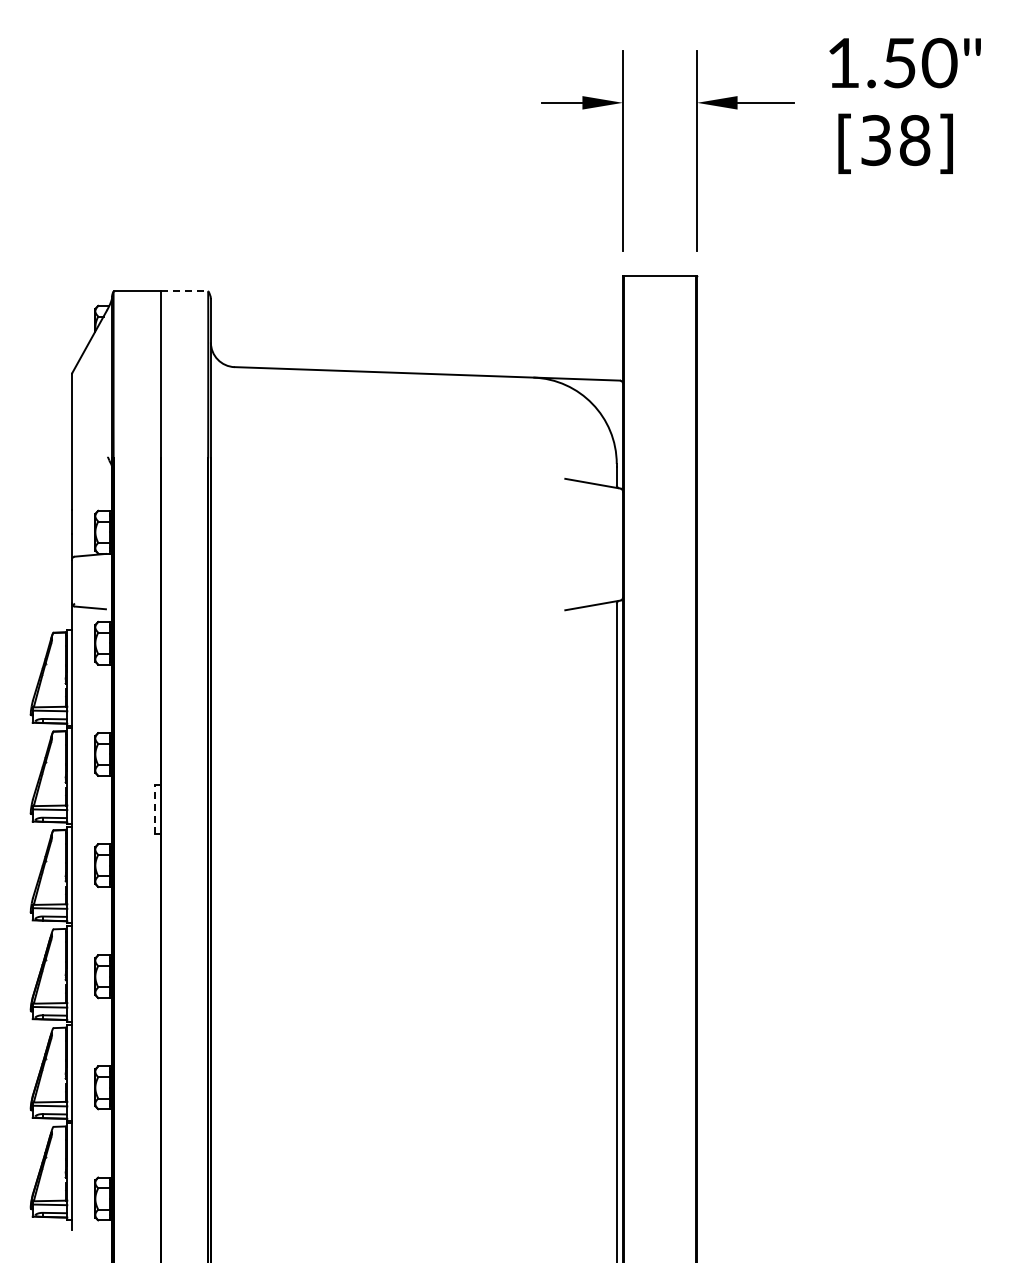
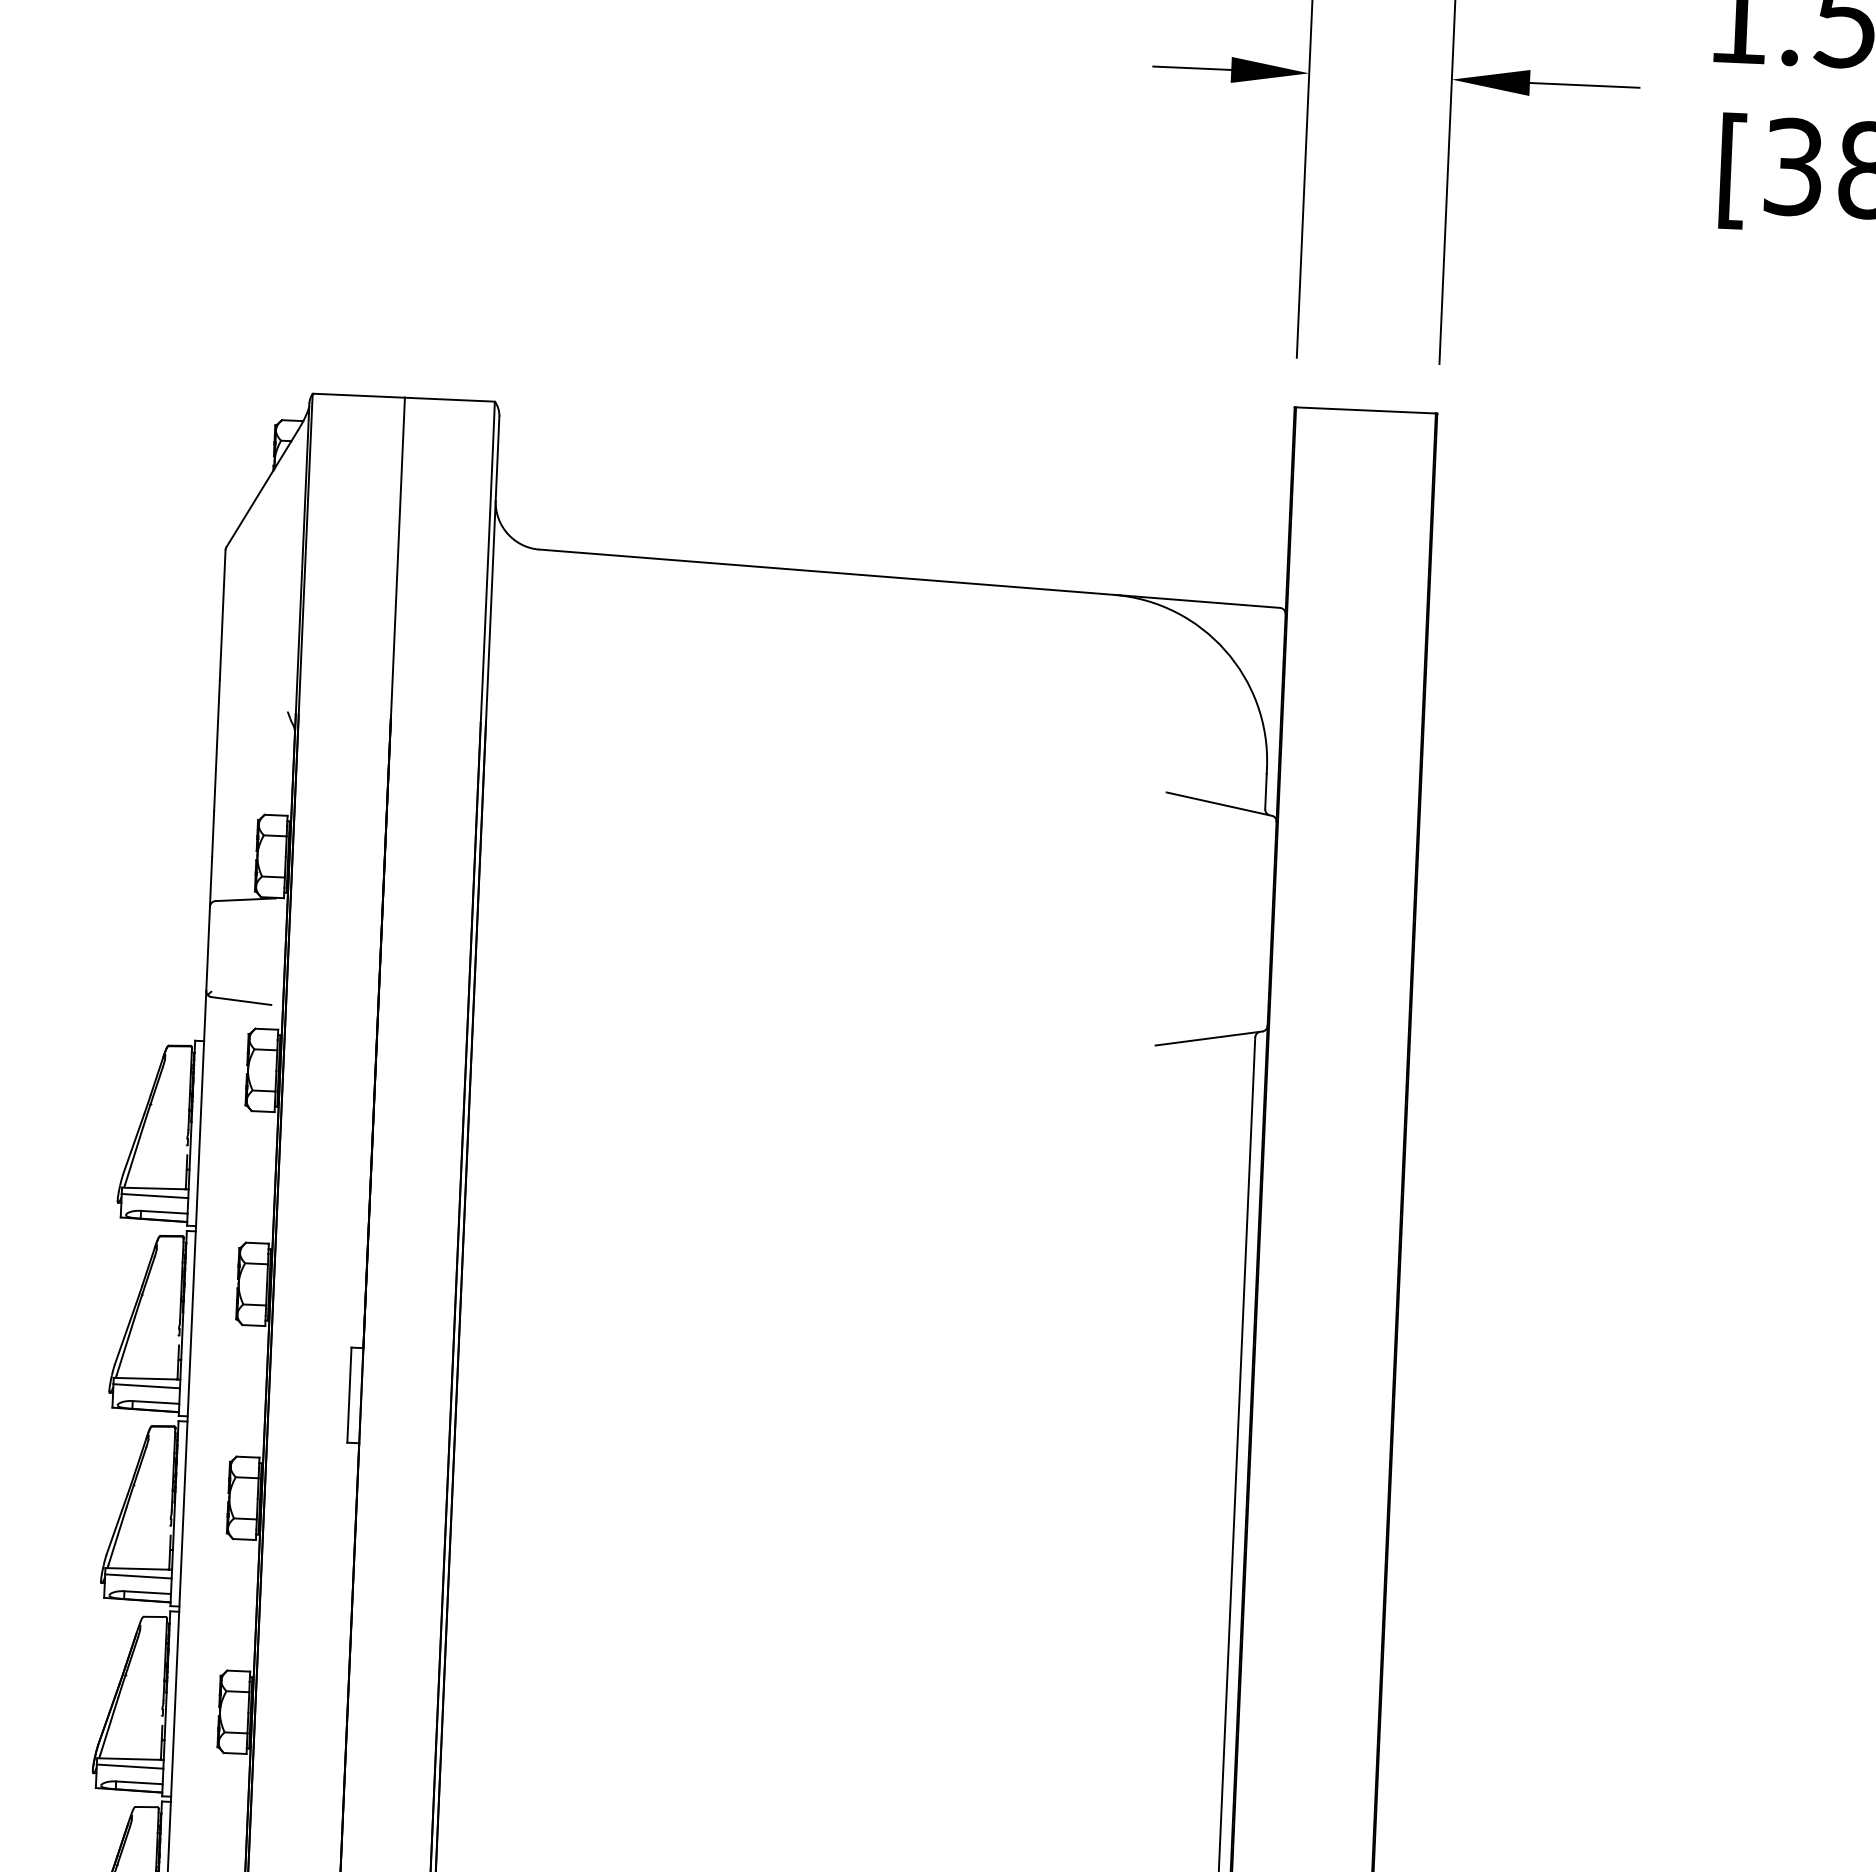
line: (185, 291) -> (451, 399), dashed -> solid
line: (155, 809) -> (349, 1394), dashed -> solid

